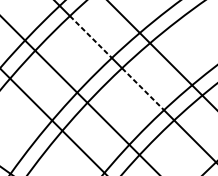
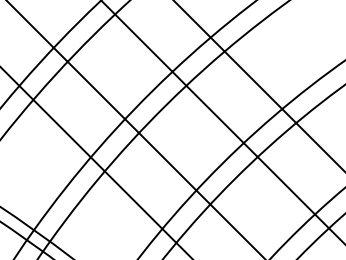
line: (90, 37) -> (143, 43), dashed -> solid
line: (143, 89) -> (215, 114), dashed -> solid

